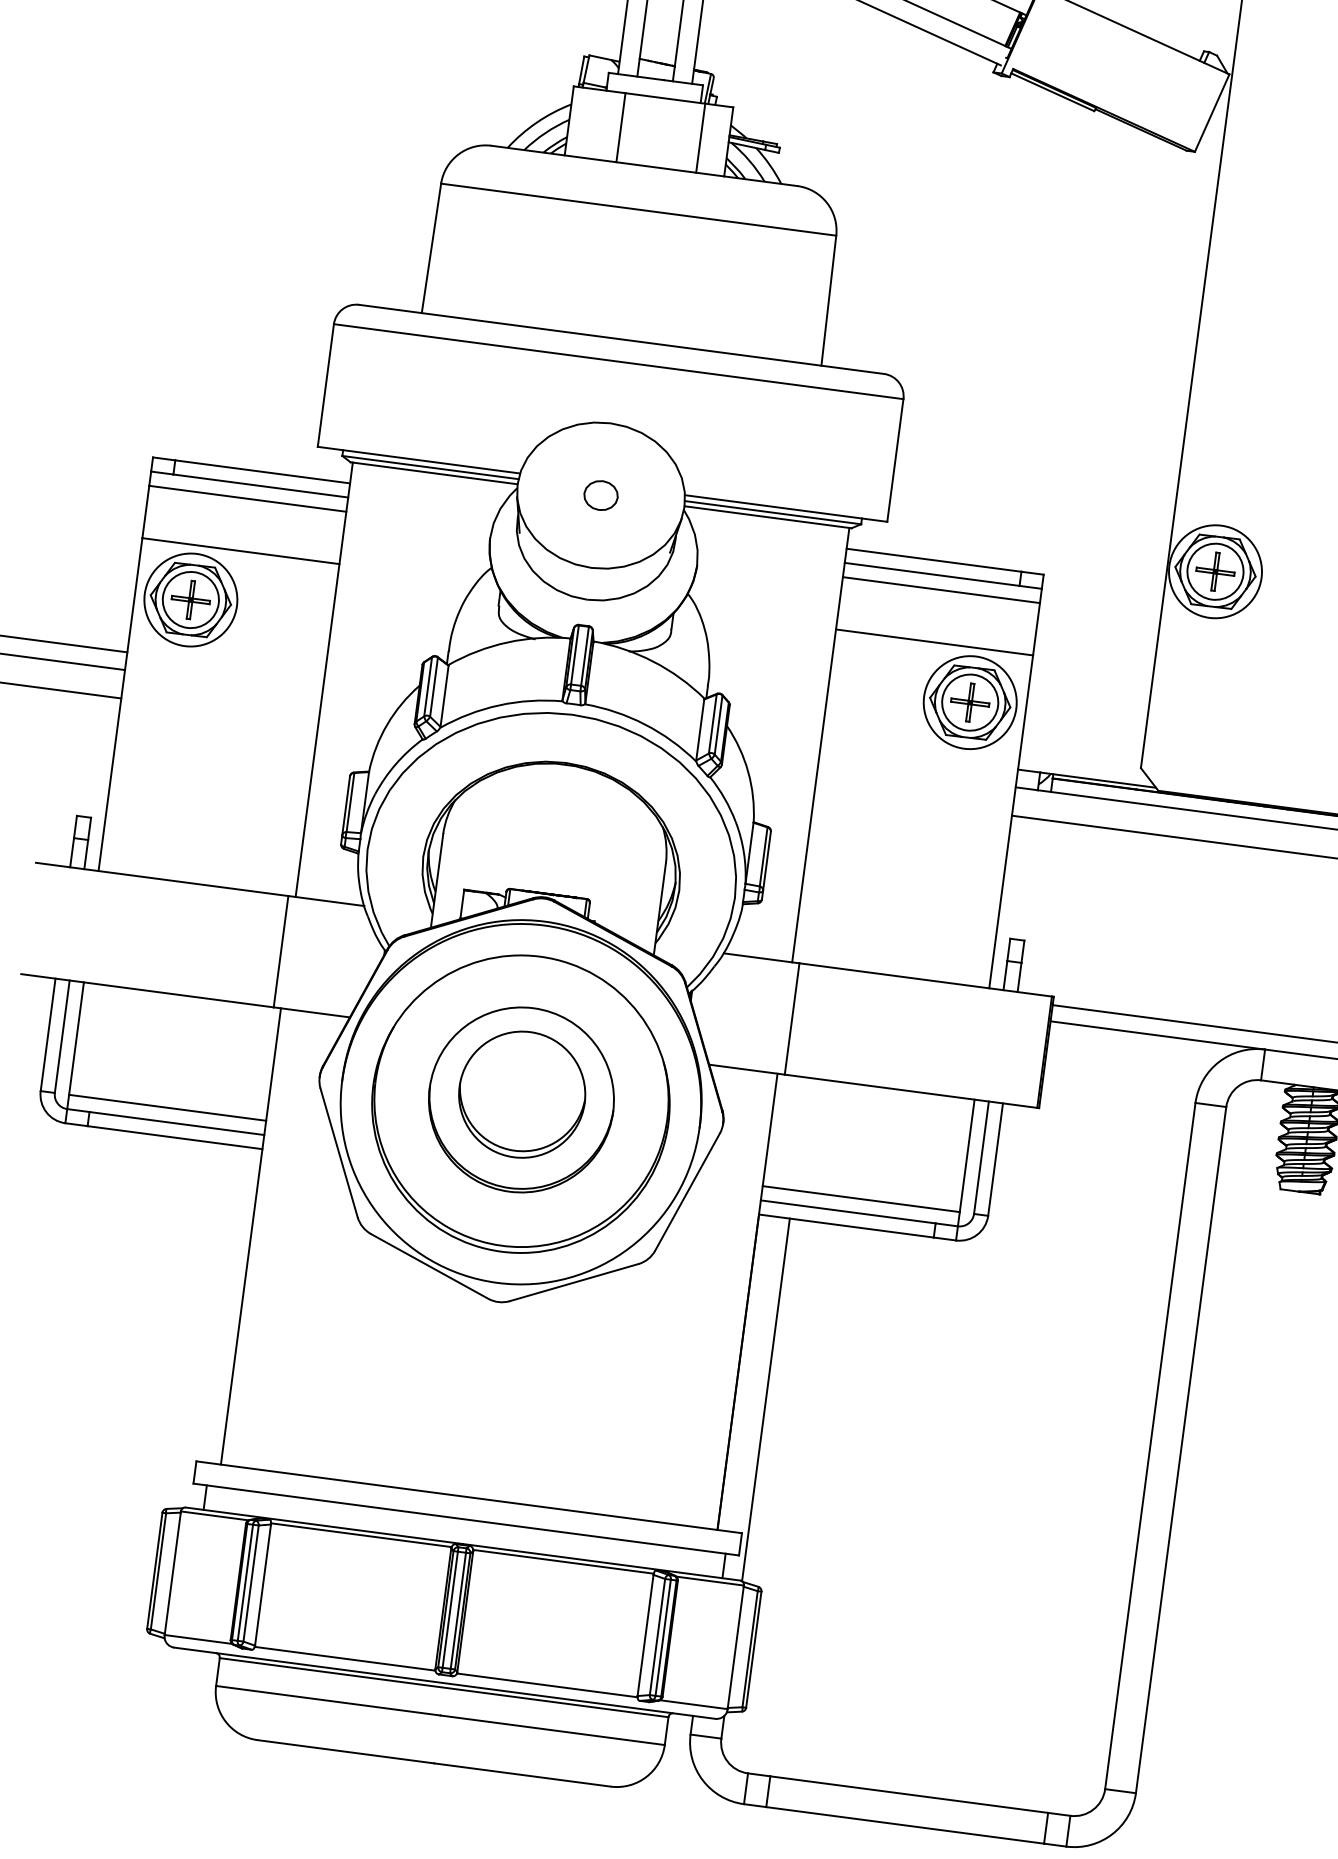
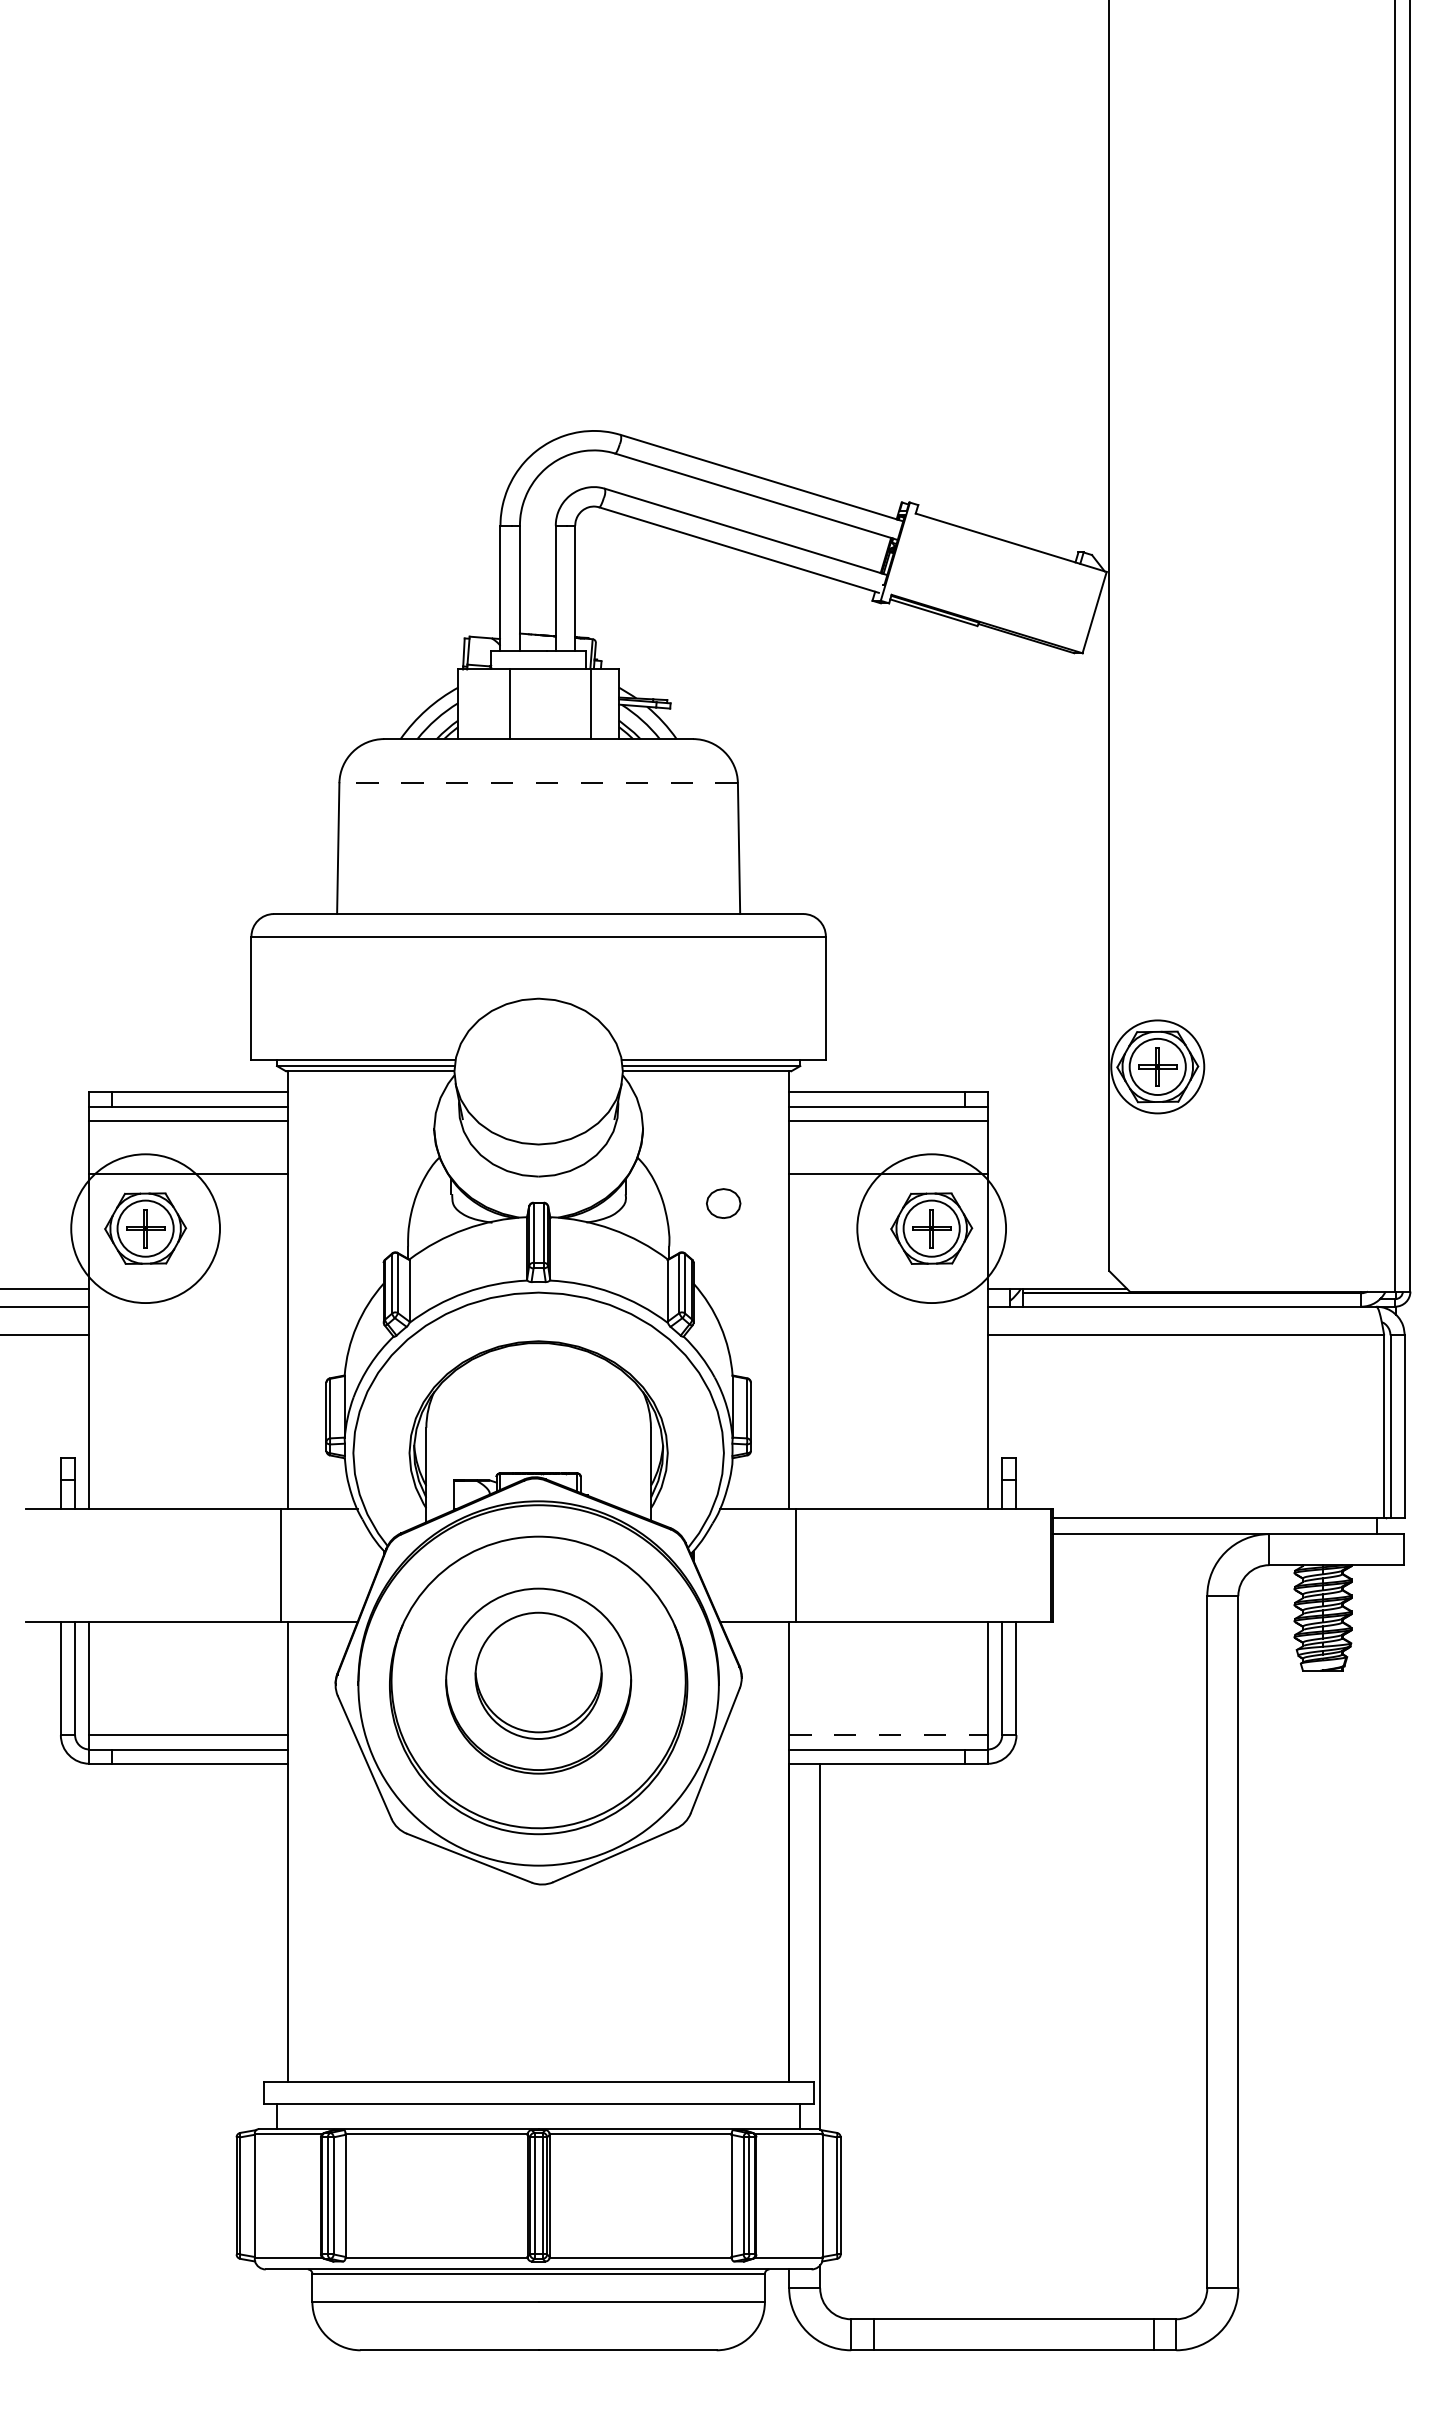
line: (638, 209) -> (538, 783), solid -> dashed
part: (600, 495) -> (723, 1203), moved
circle: (190, 599) -> (145, 1228), size x1.6
circle: (970, 702) -> (931, 1228), size x1.6
line: (861, 1199) -> (888, 1735), solid -> dashed

